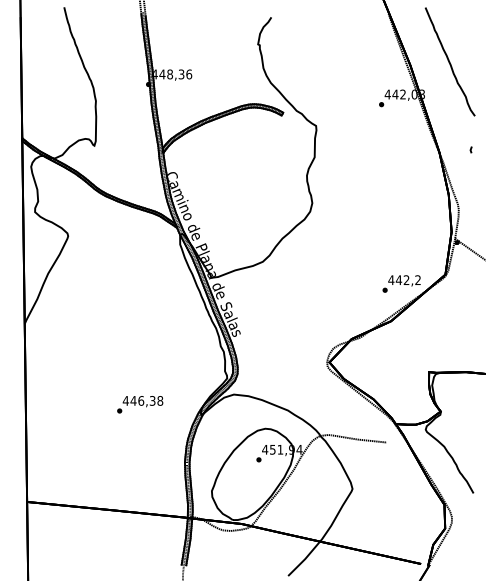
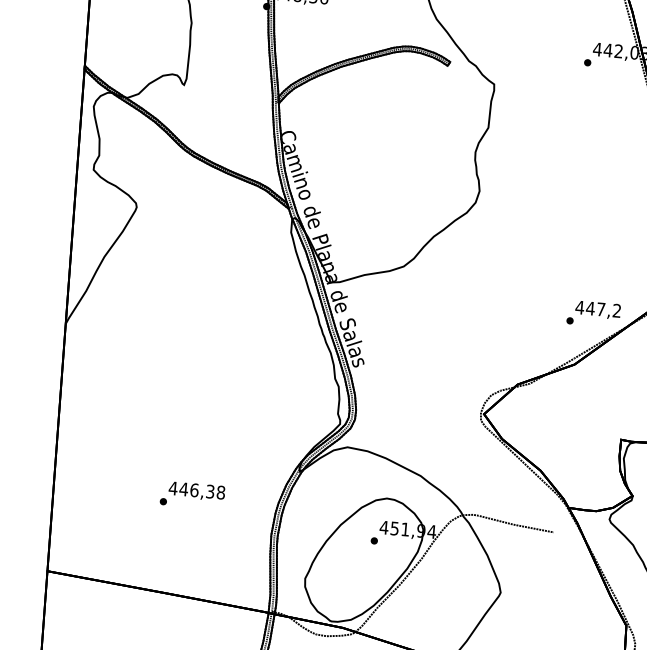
text: (406, 279) -> (601, 308), 442,2 -> 447,2
text: (140, 404) -> (193, 495), moved

